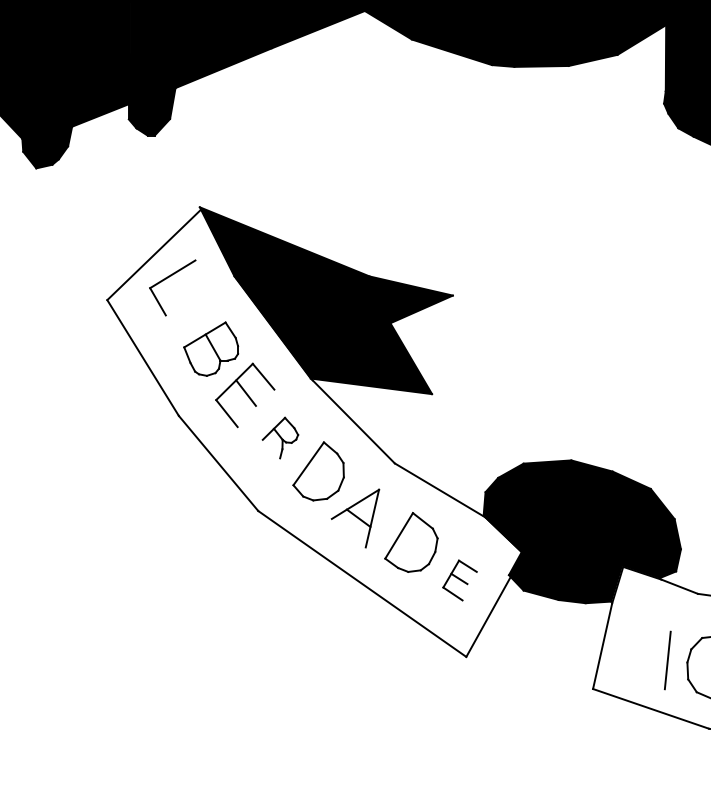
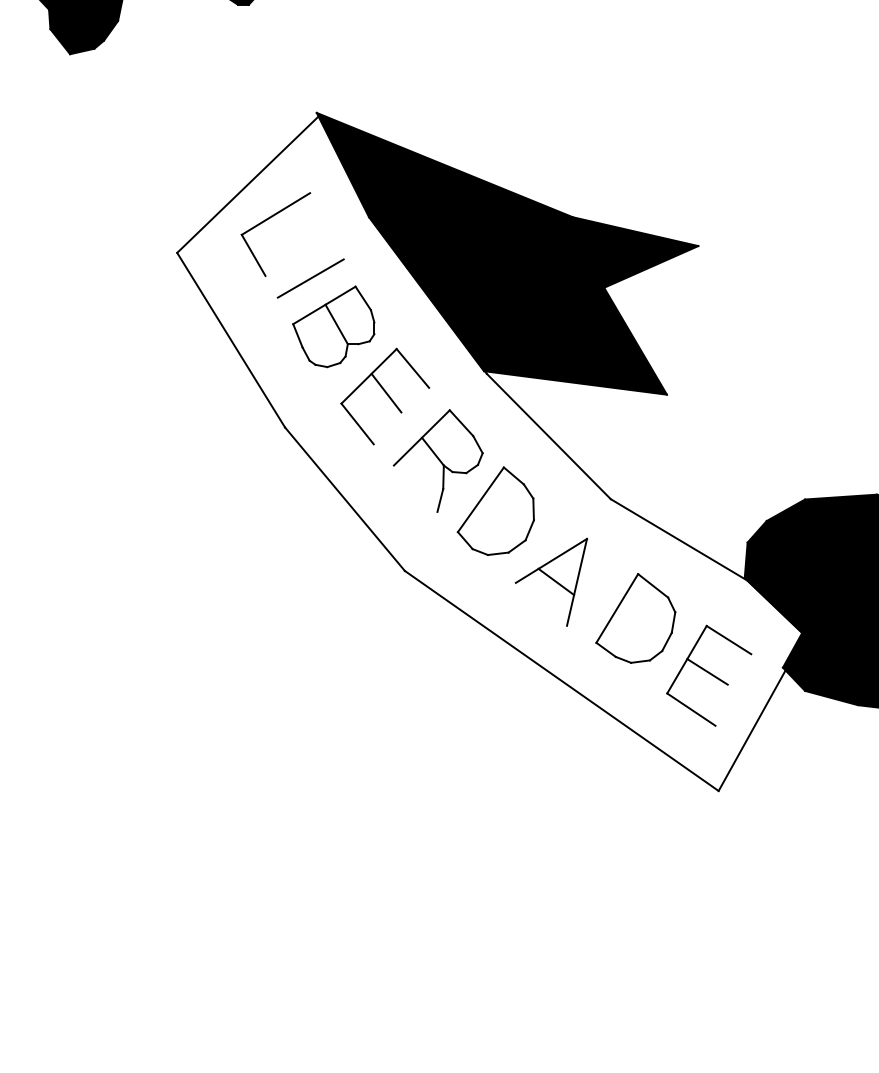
line: (195, 316) -> (310, 277), added
part: (280, 437) -> (438, 460), size x1.67
part: (459, 580) -> (708, 675), size x1.67

